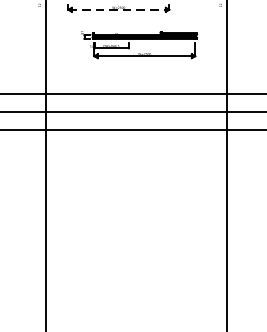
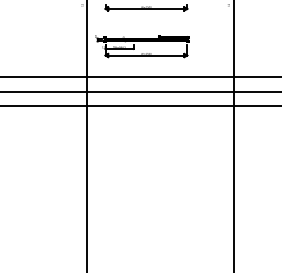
line: (118, 9) -> (146, 8), dashed -> solid
part: (139, 45) -> (142, 46), moved

